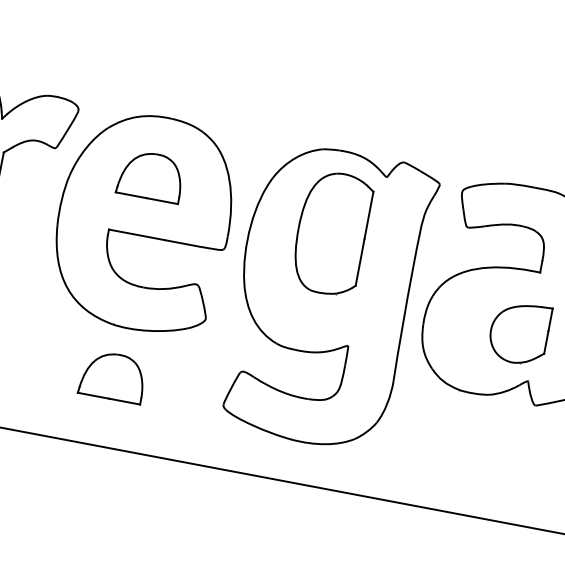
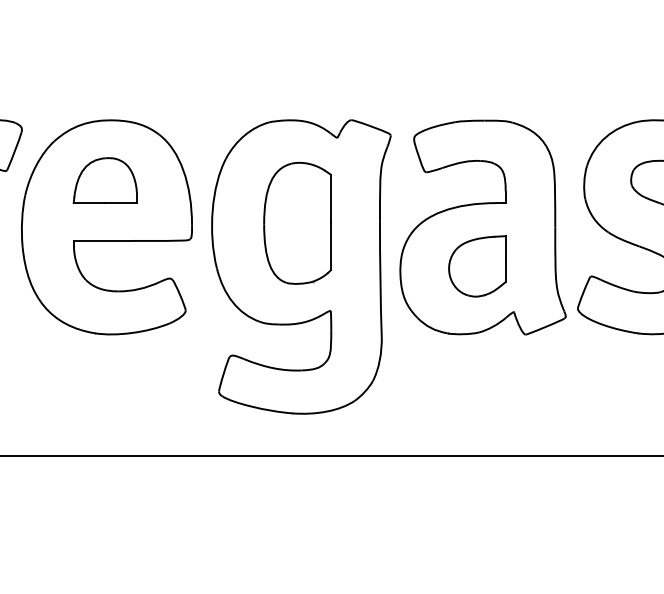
part: (331, 233) -> (297, 223), moved
part: (519, 333) -> (477, 266), moved
part: (112, 376) -> (104, 384), removed

